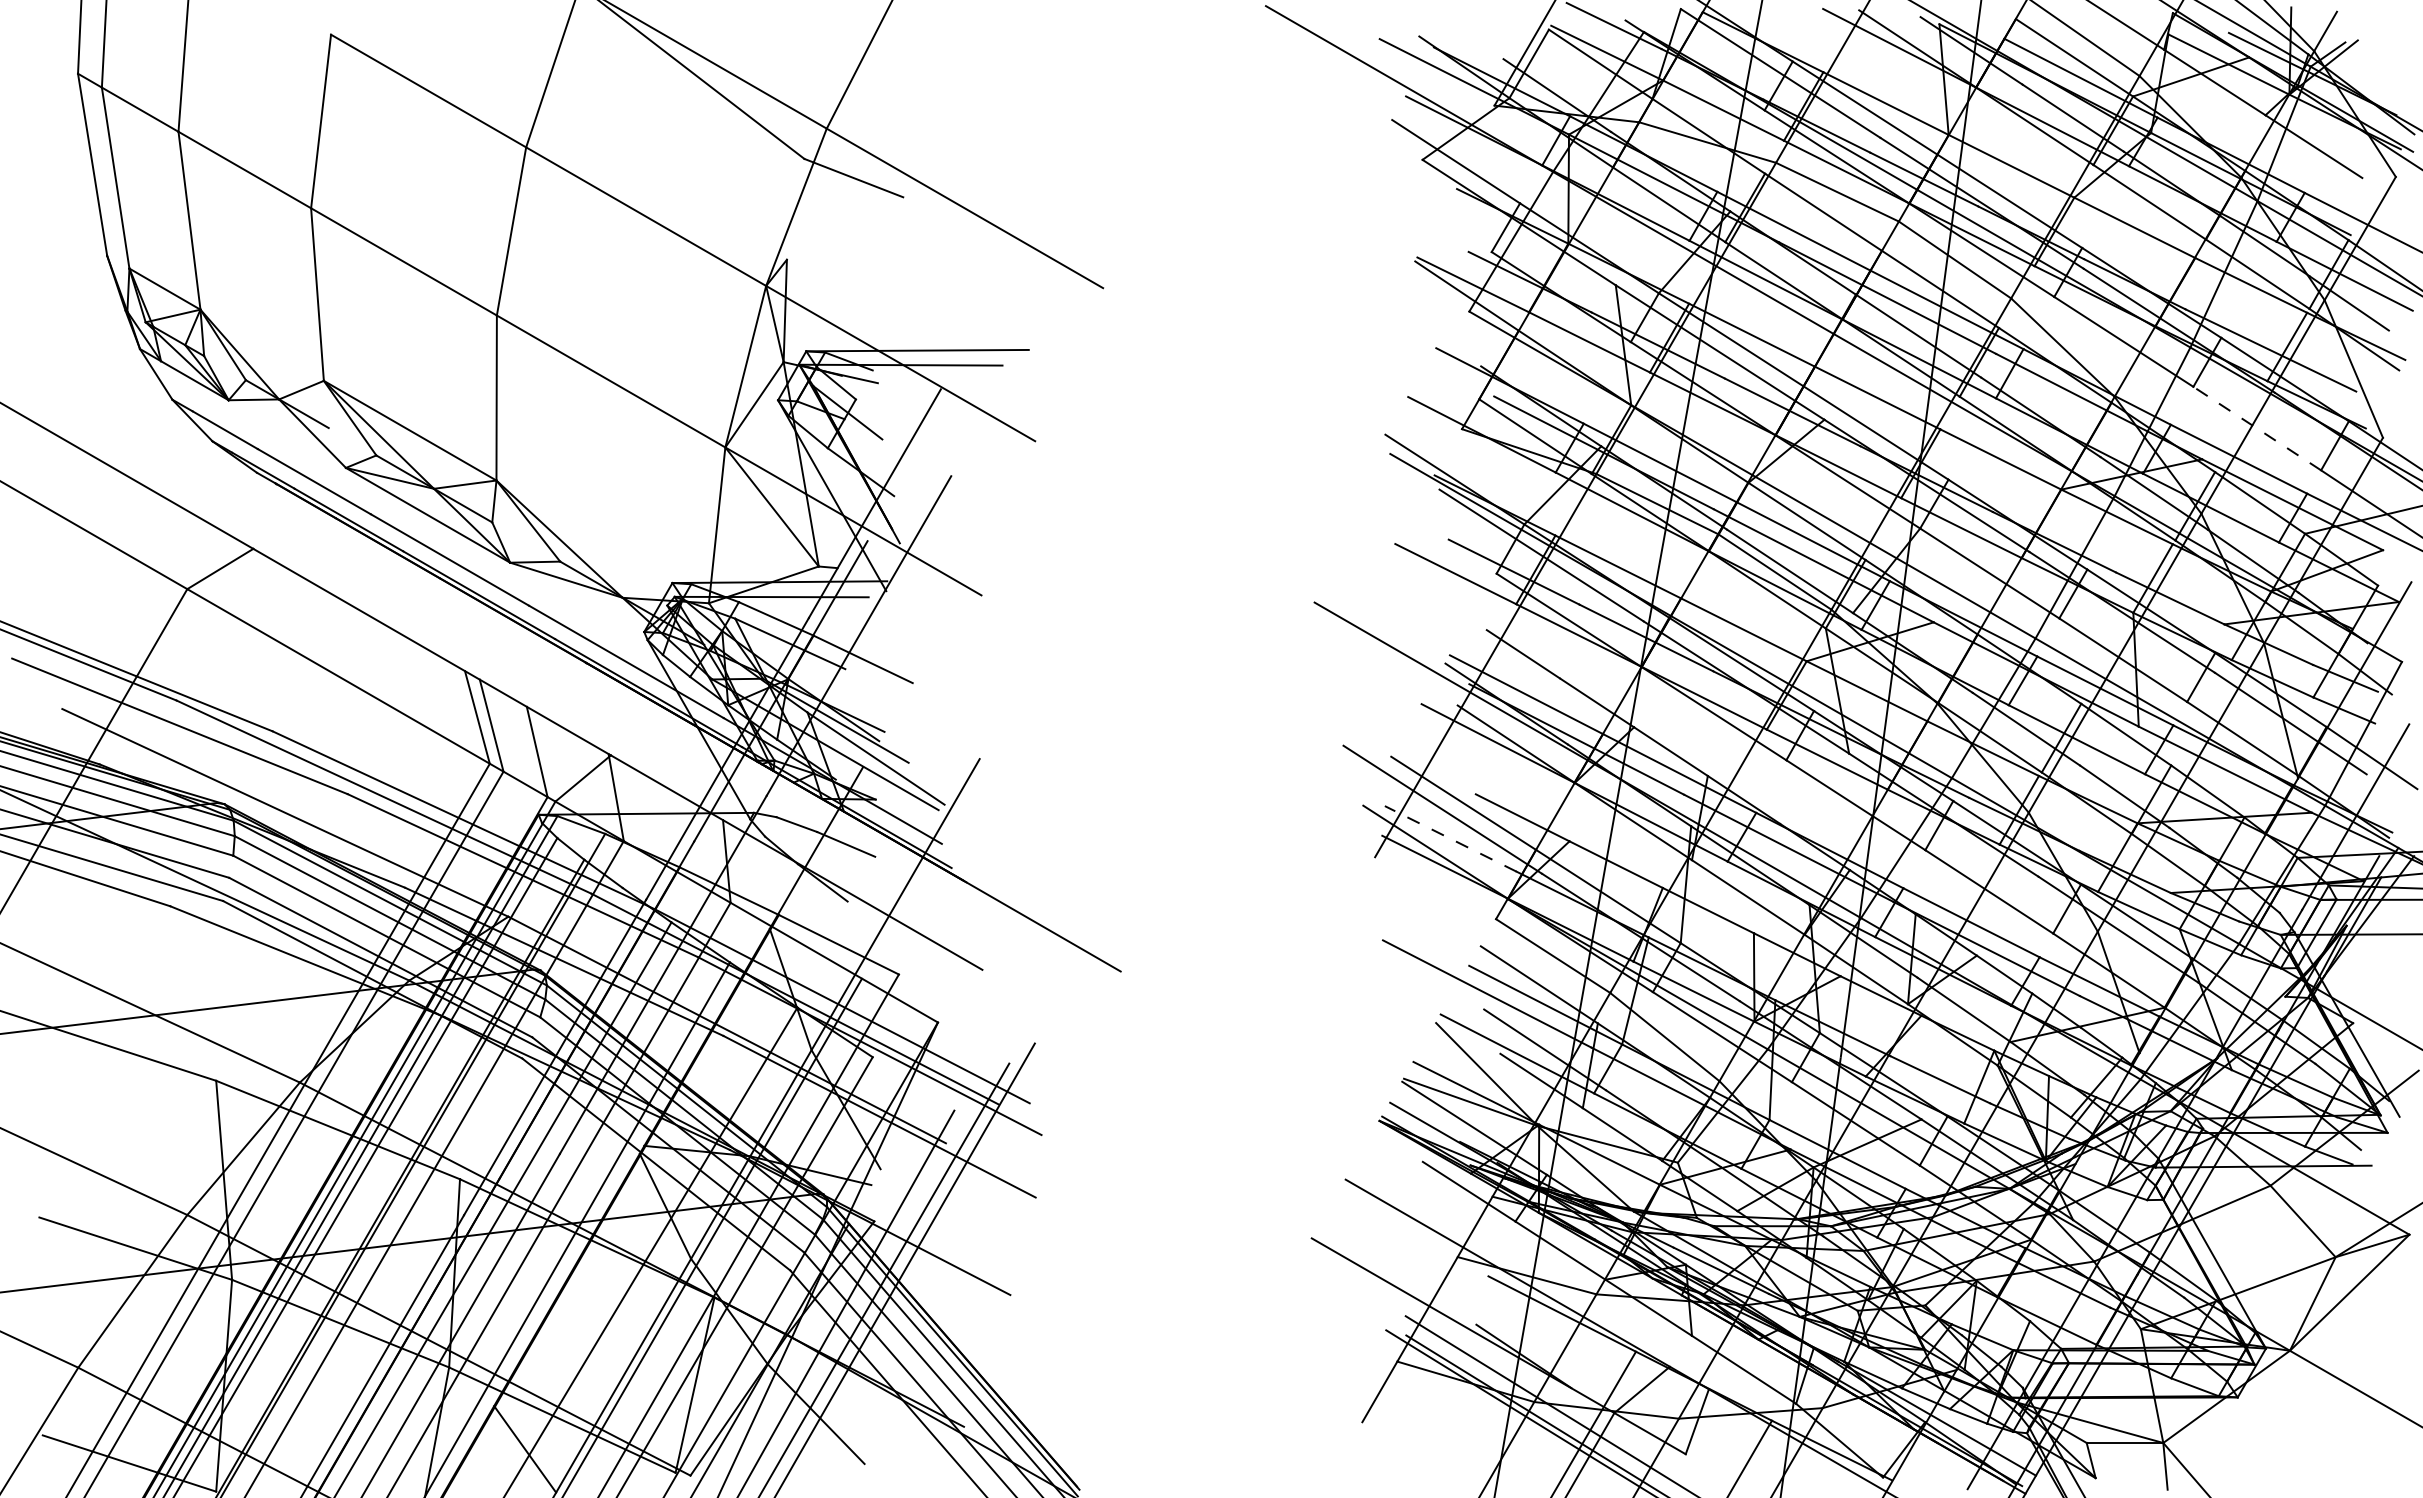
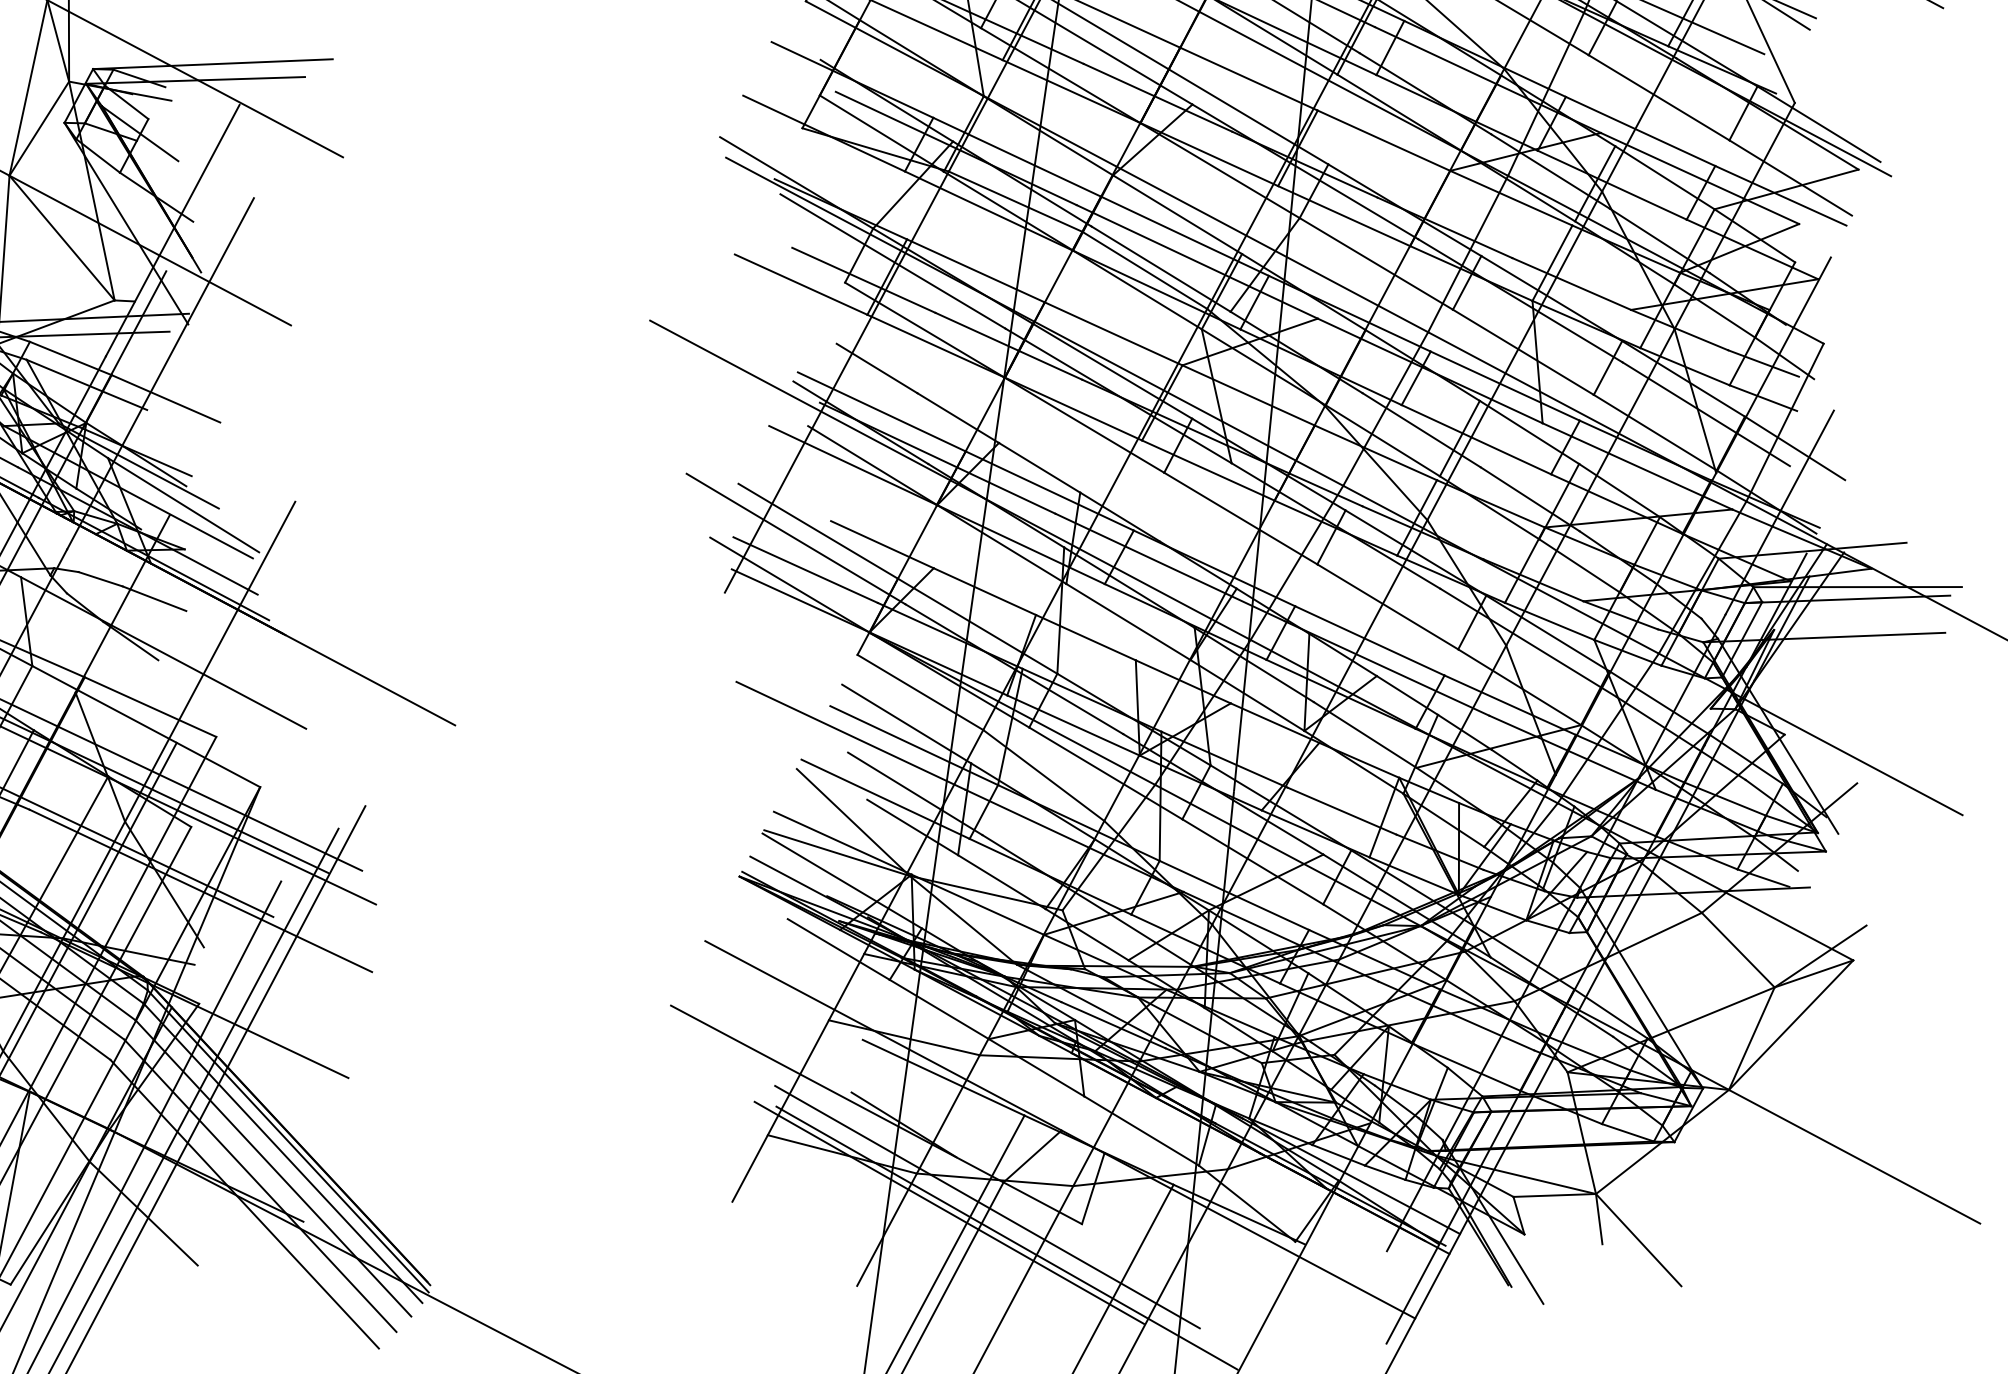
line: (2256, 428) -> (1658, 97), dashed -> solid
line: (1450, 838) -> (805, 569), dashed -> solid

